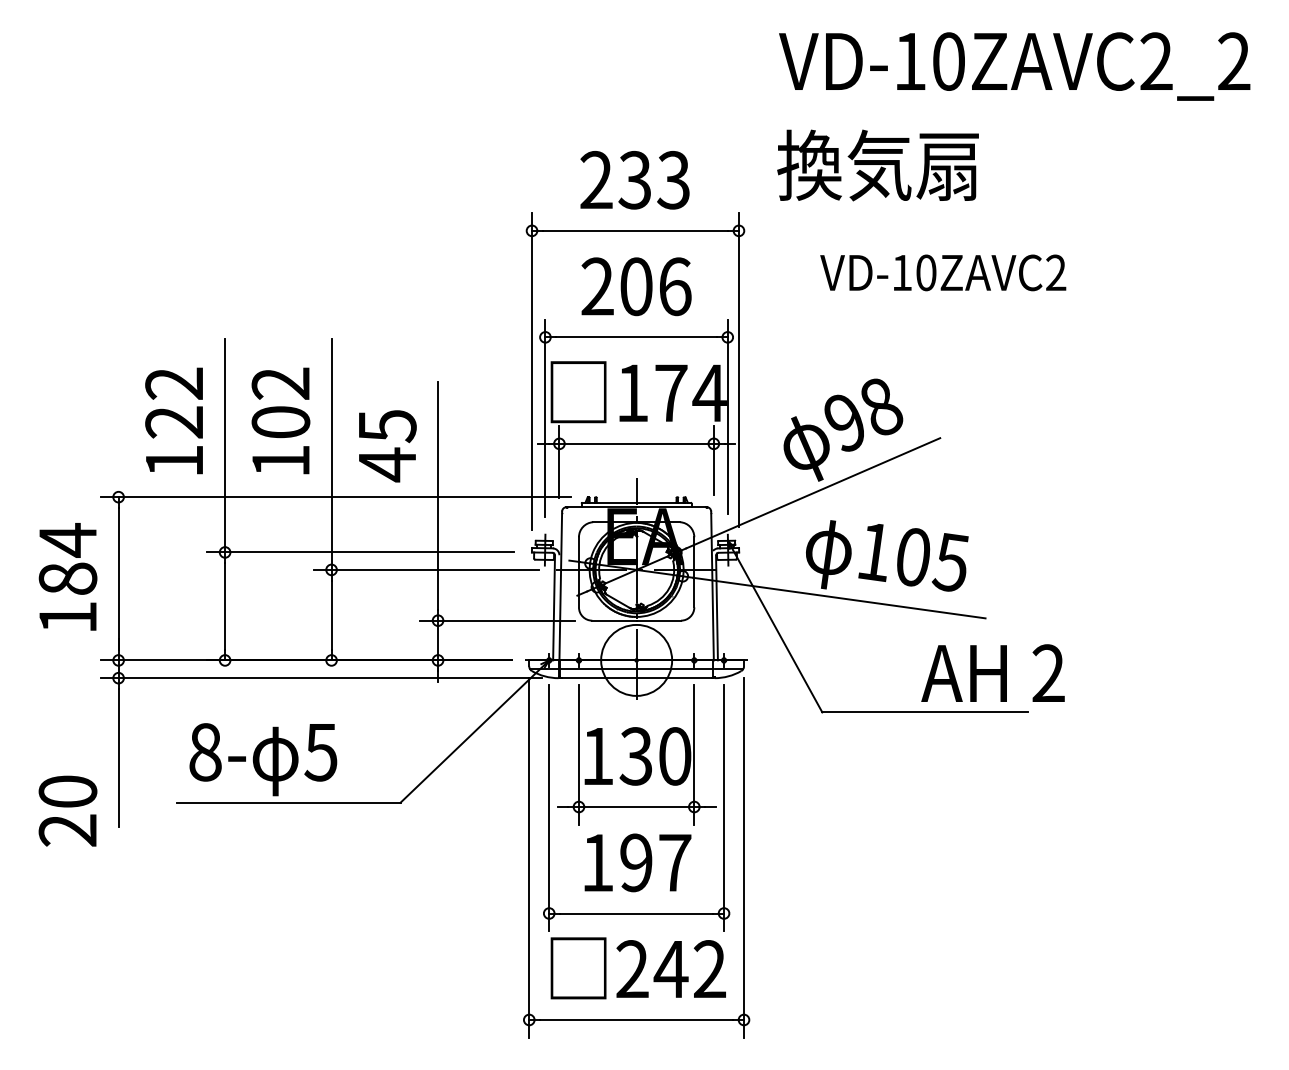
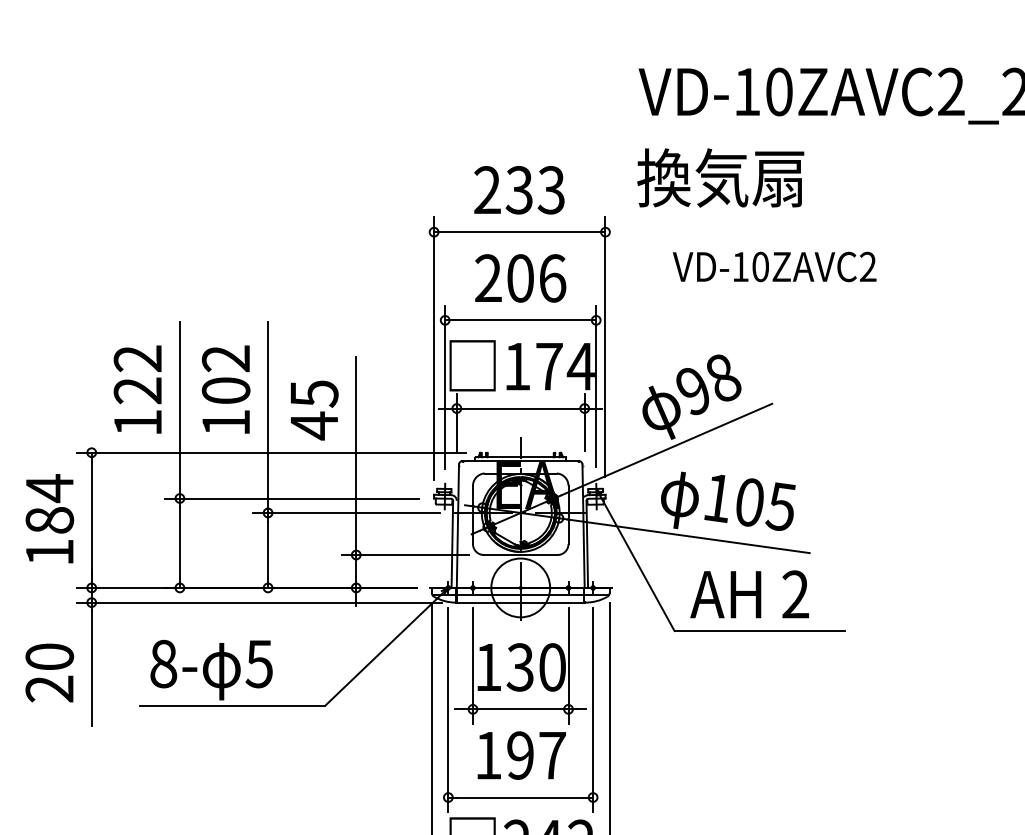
text: (992, 672) -> (749, 593), moved
text: (67, 810) -> (49, 672), moved

